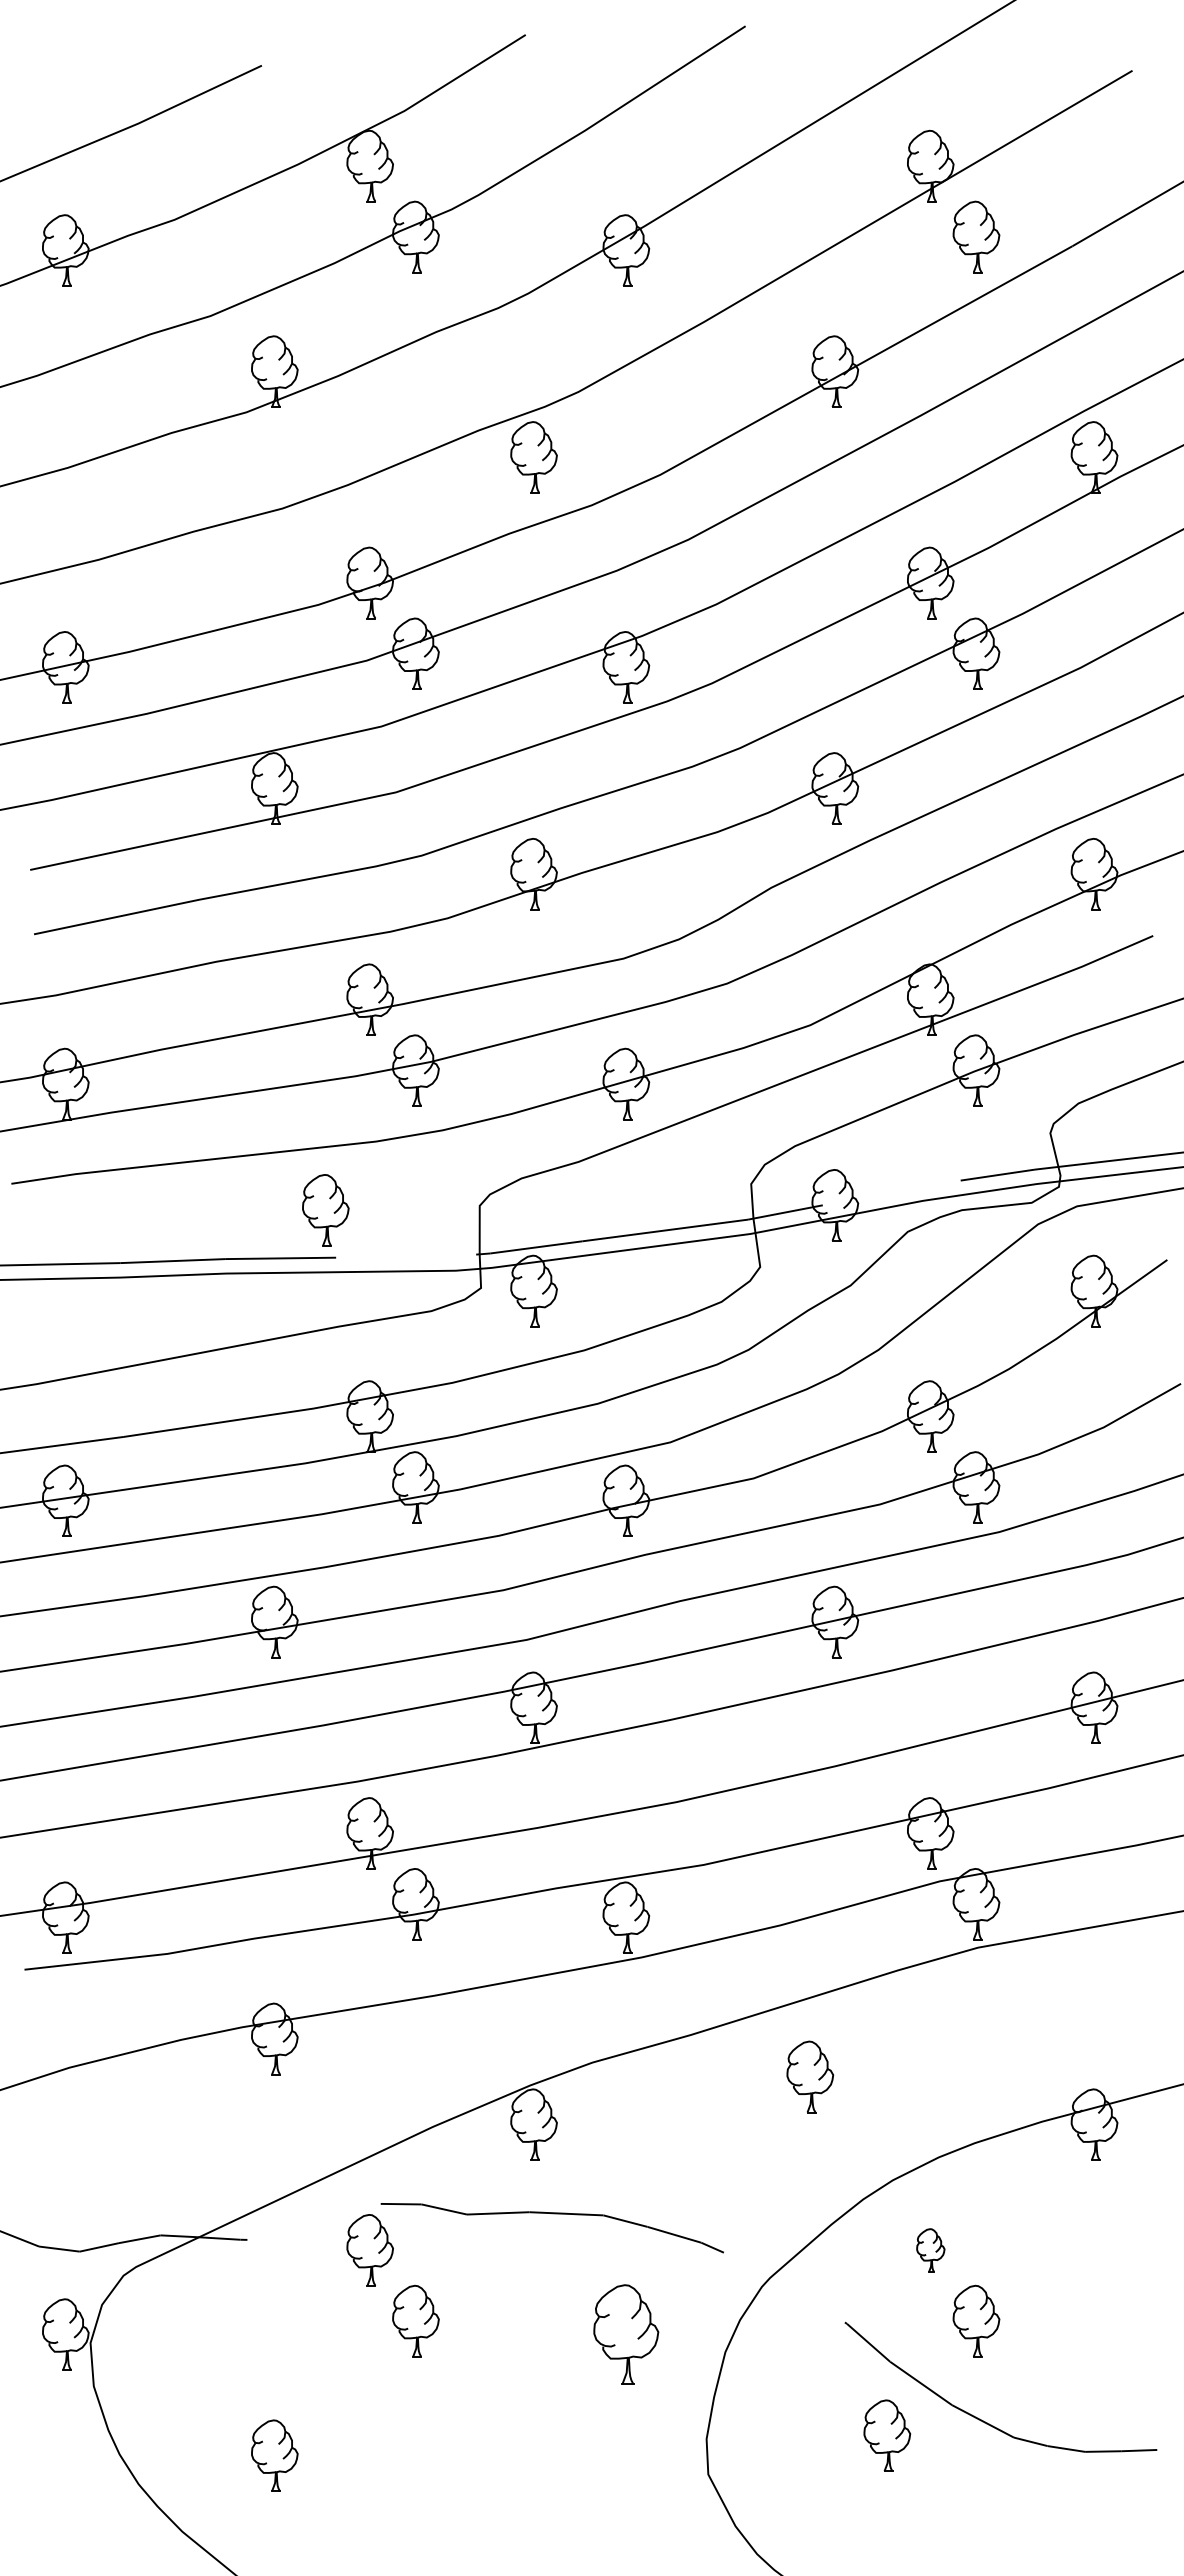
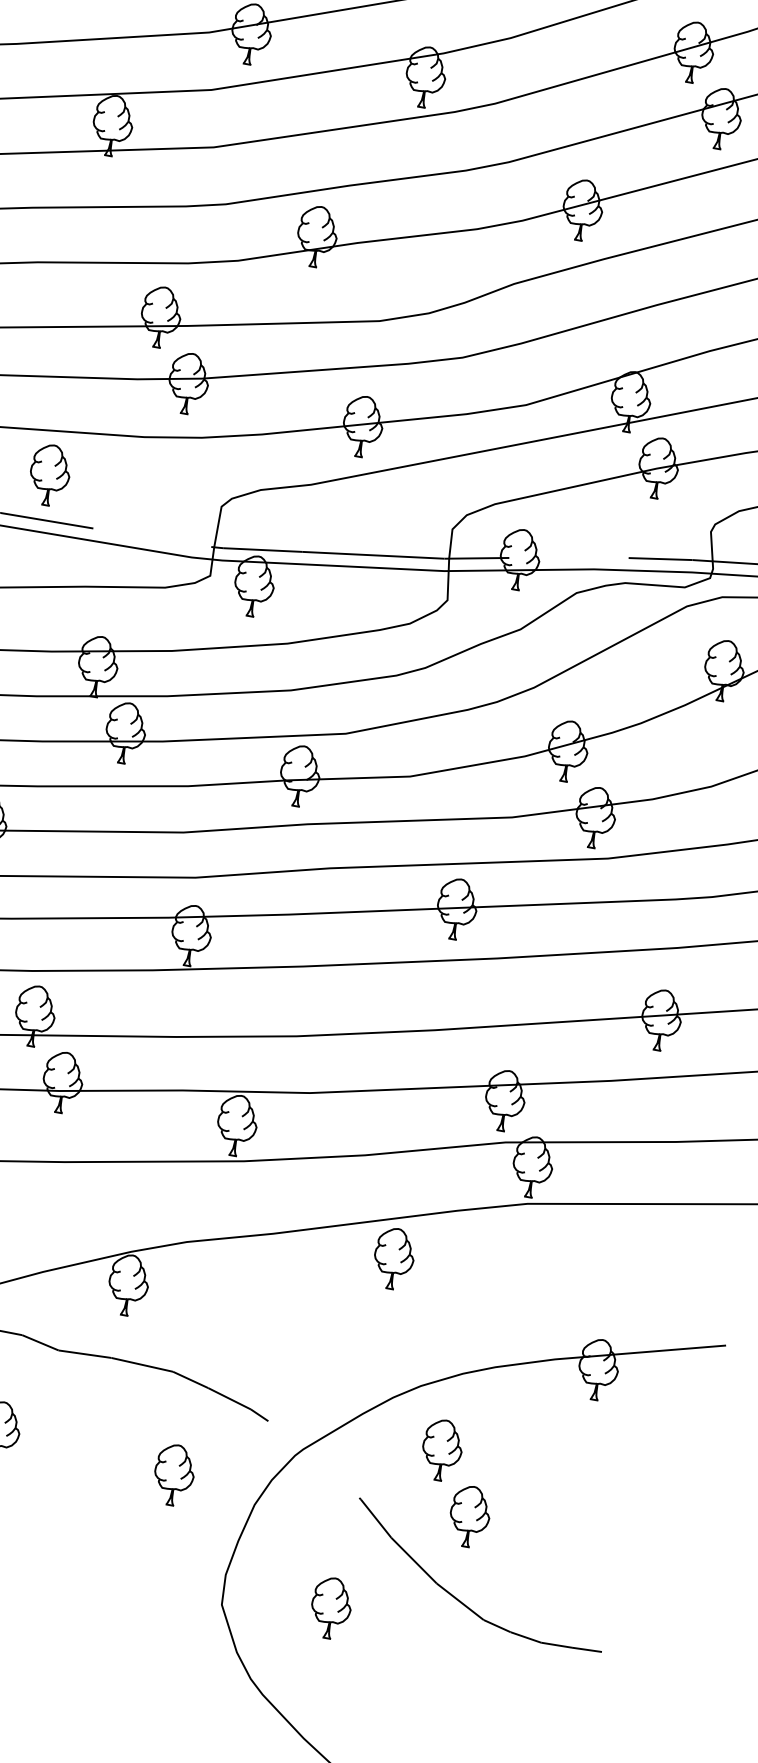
part: (325, 1210) -> (49, 475), moved
part: (810, 2076) -> (394, 1258), moved
part: (930, 2250) -> (441, 1450), size x1.67
part: (626, 2334) -> (174, 1475), size x0.71
part: (887, 2435) -> (331, 1608), moved

